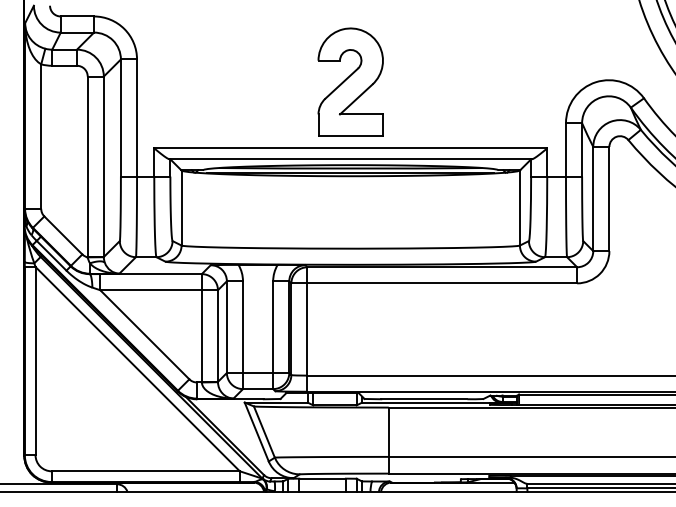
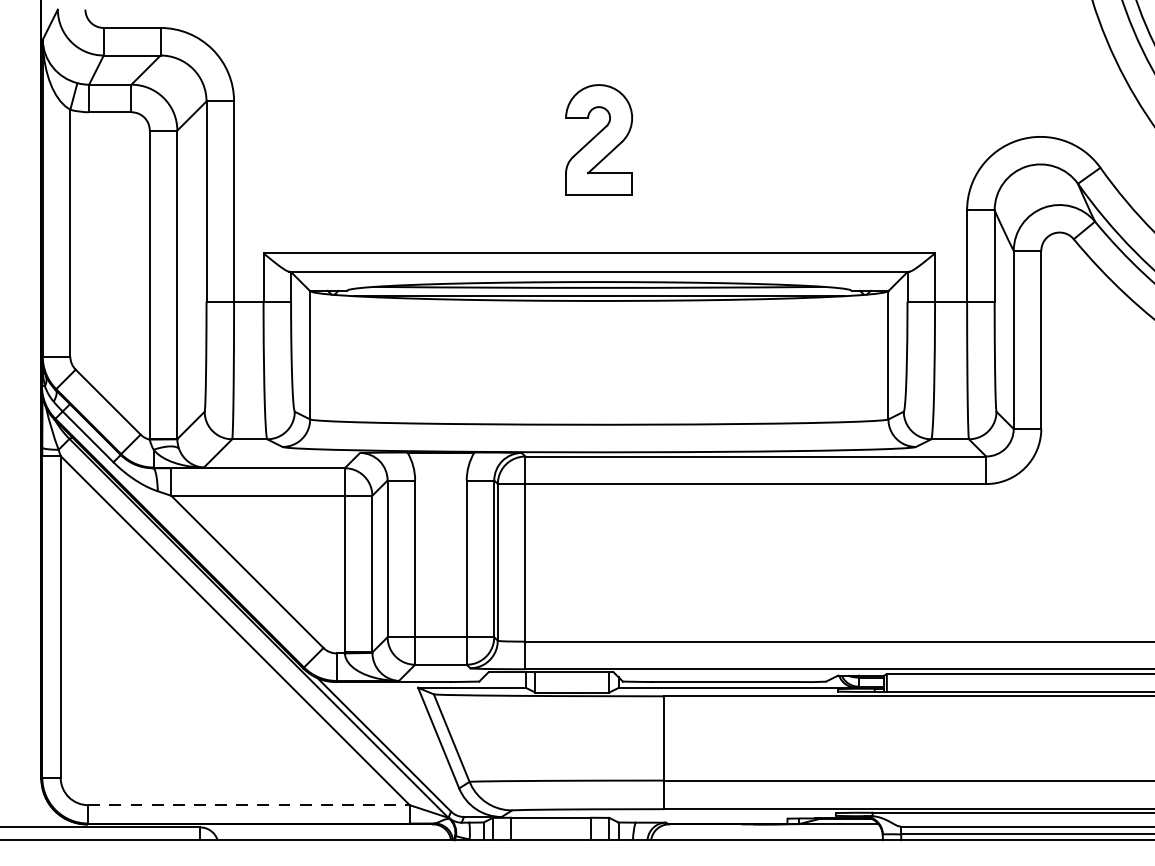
part: (350, 81) -> (598, 139), size x0.6
line: (146, 471) -> (250, 805), solid -> dashed

